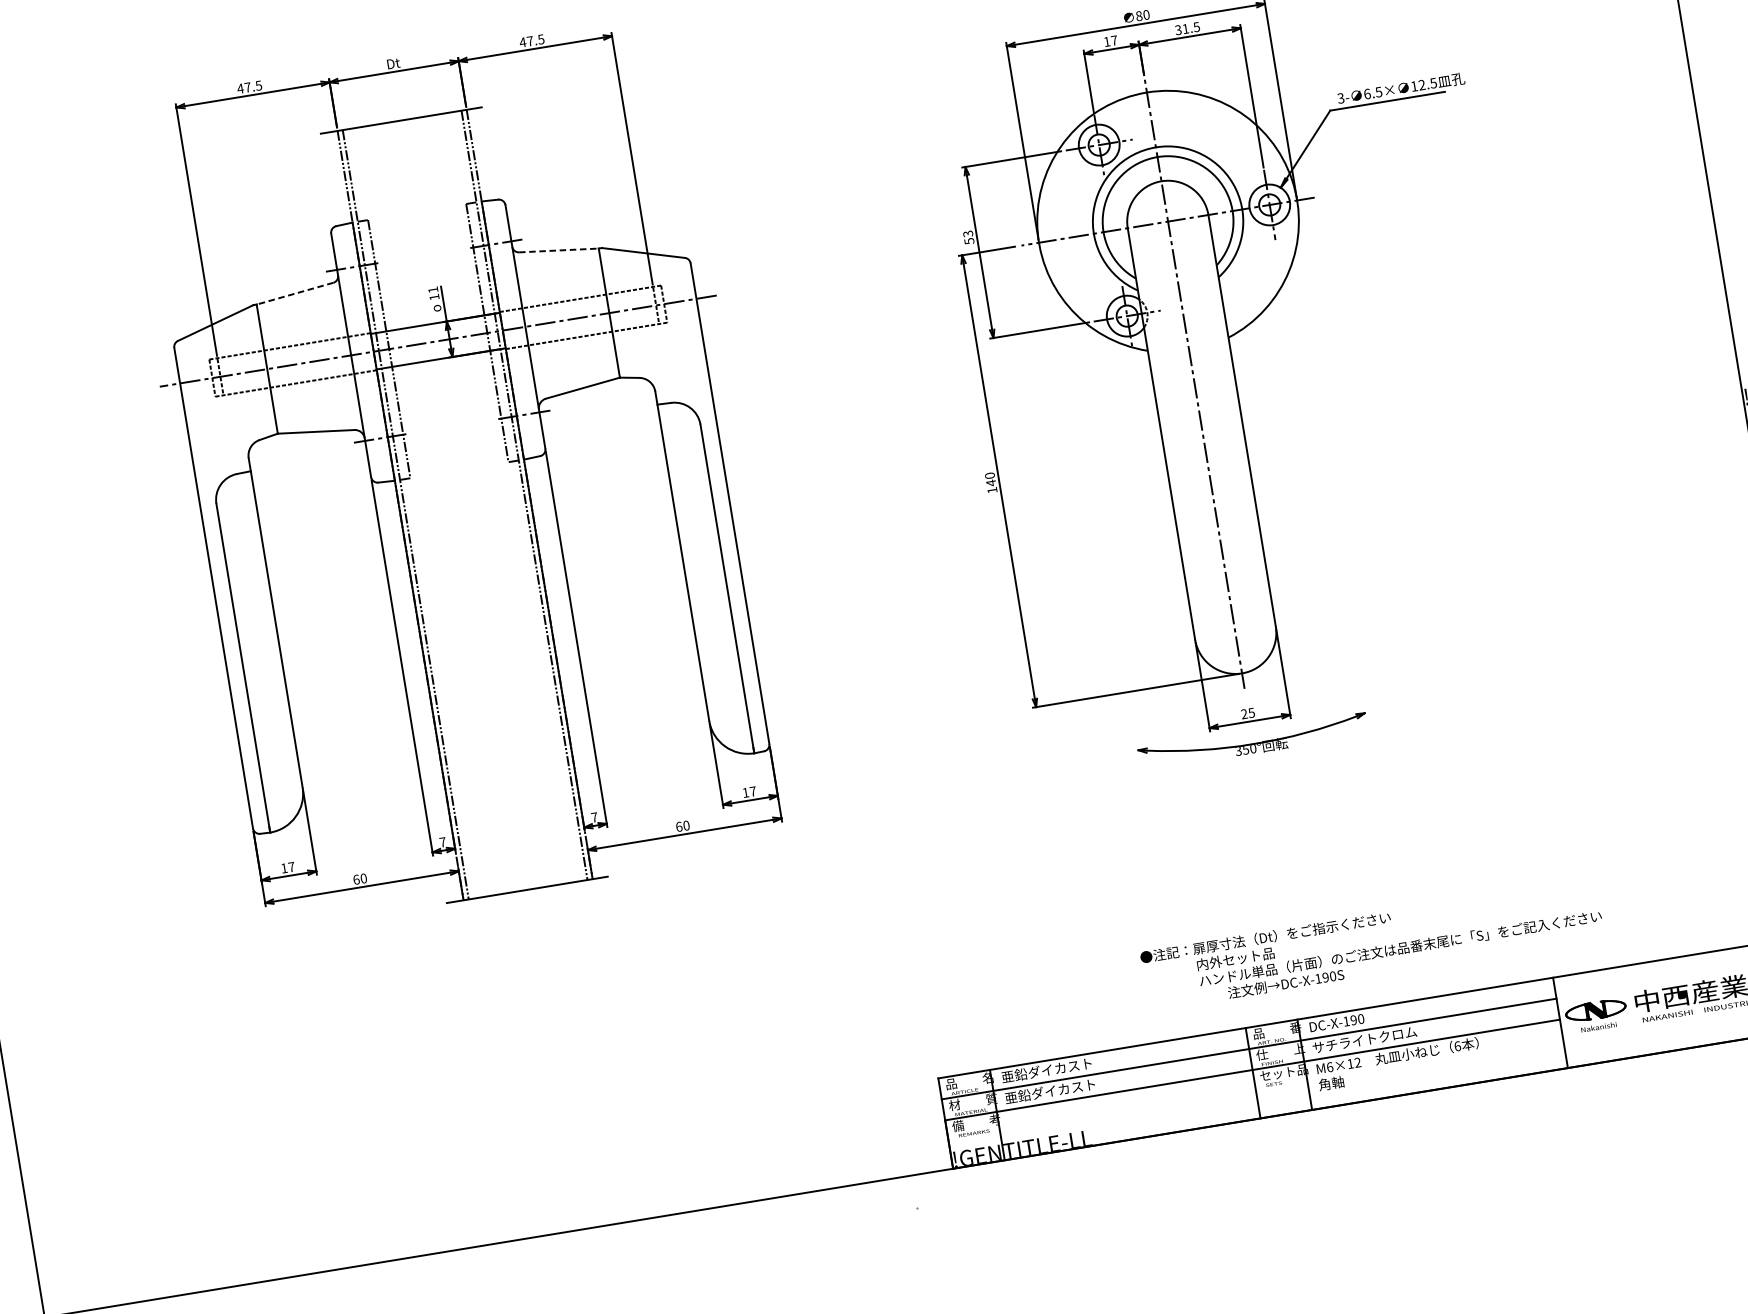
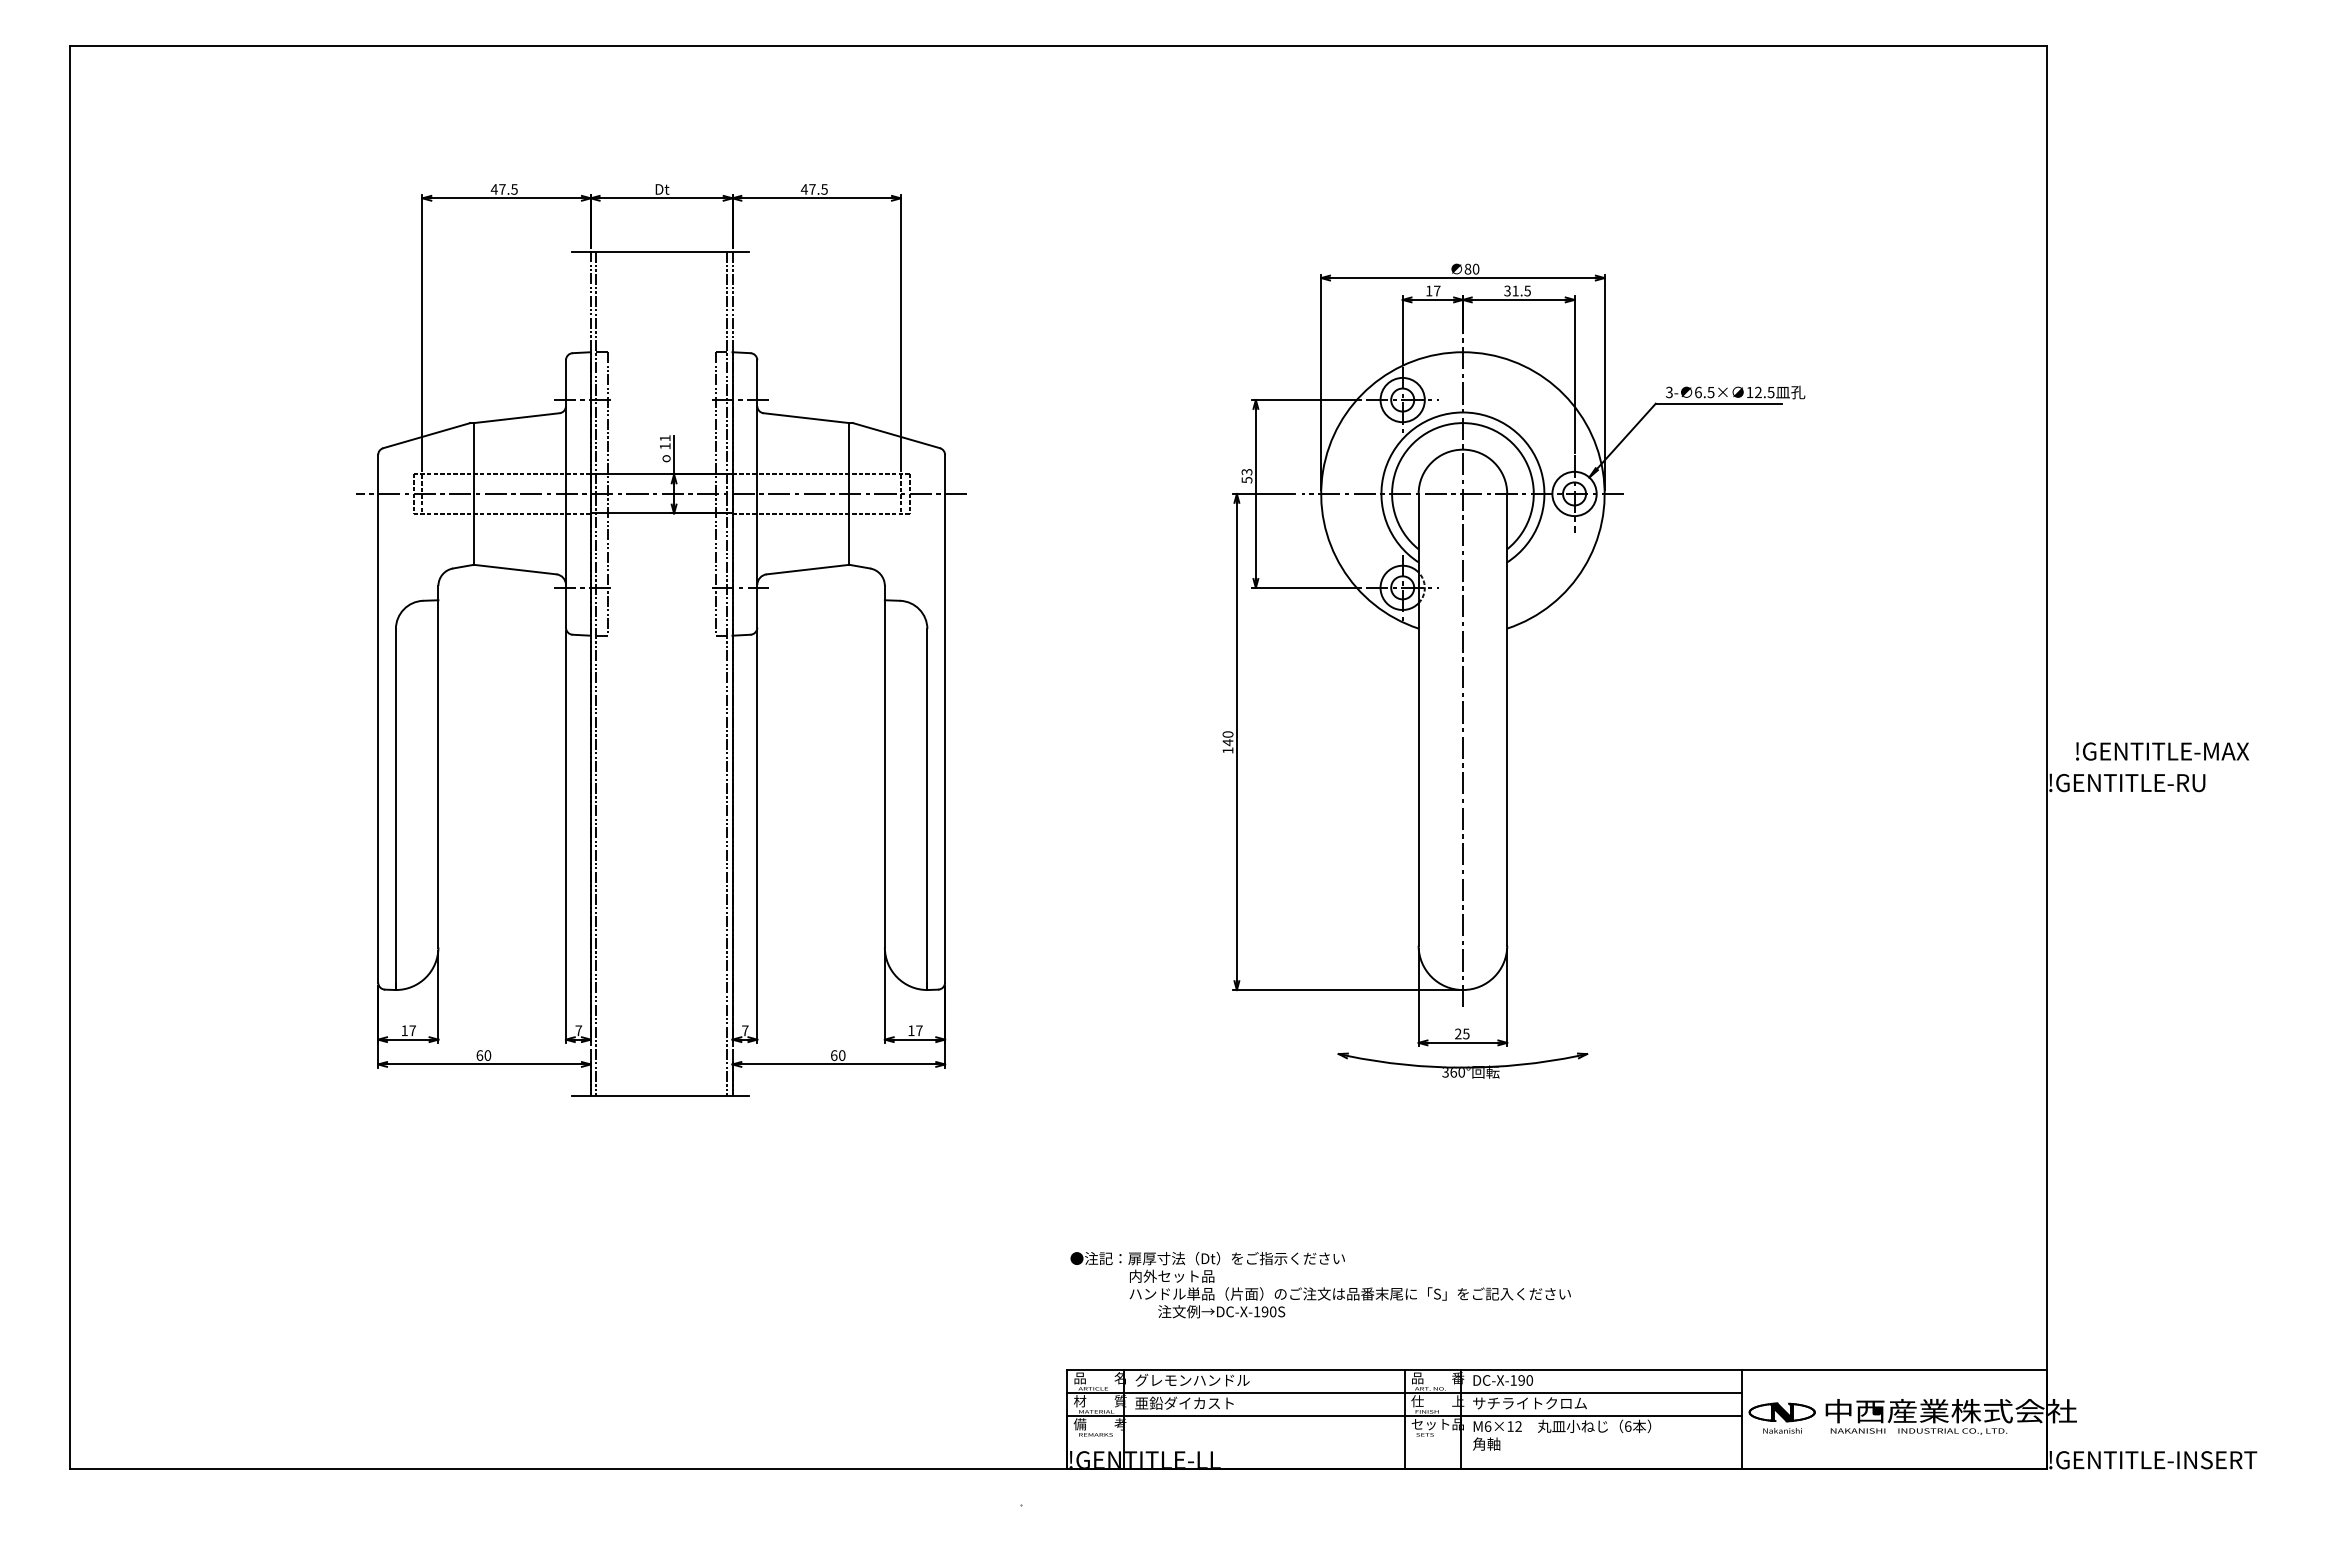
line: (559, 250) -> (807, 418), dashed -> solid
line: (294, 294) -> (516, 418), dashed -> solid
text: (1245, 749) -> (1453, 1071), 350° -> 360°
text: (1372, 945) -> (1320, 1285), moved
text: (1053, 1068) -> (1192, 1379), 亜鉛ダイカスト -> グレモンハンドル

